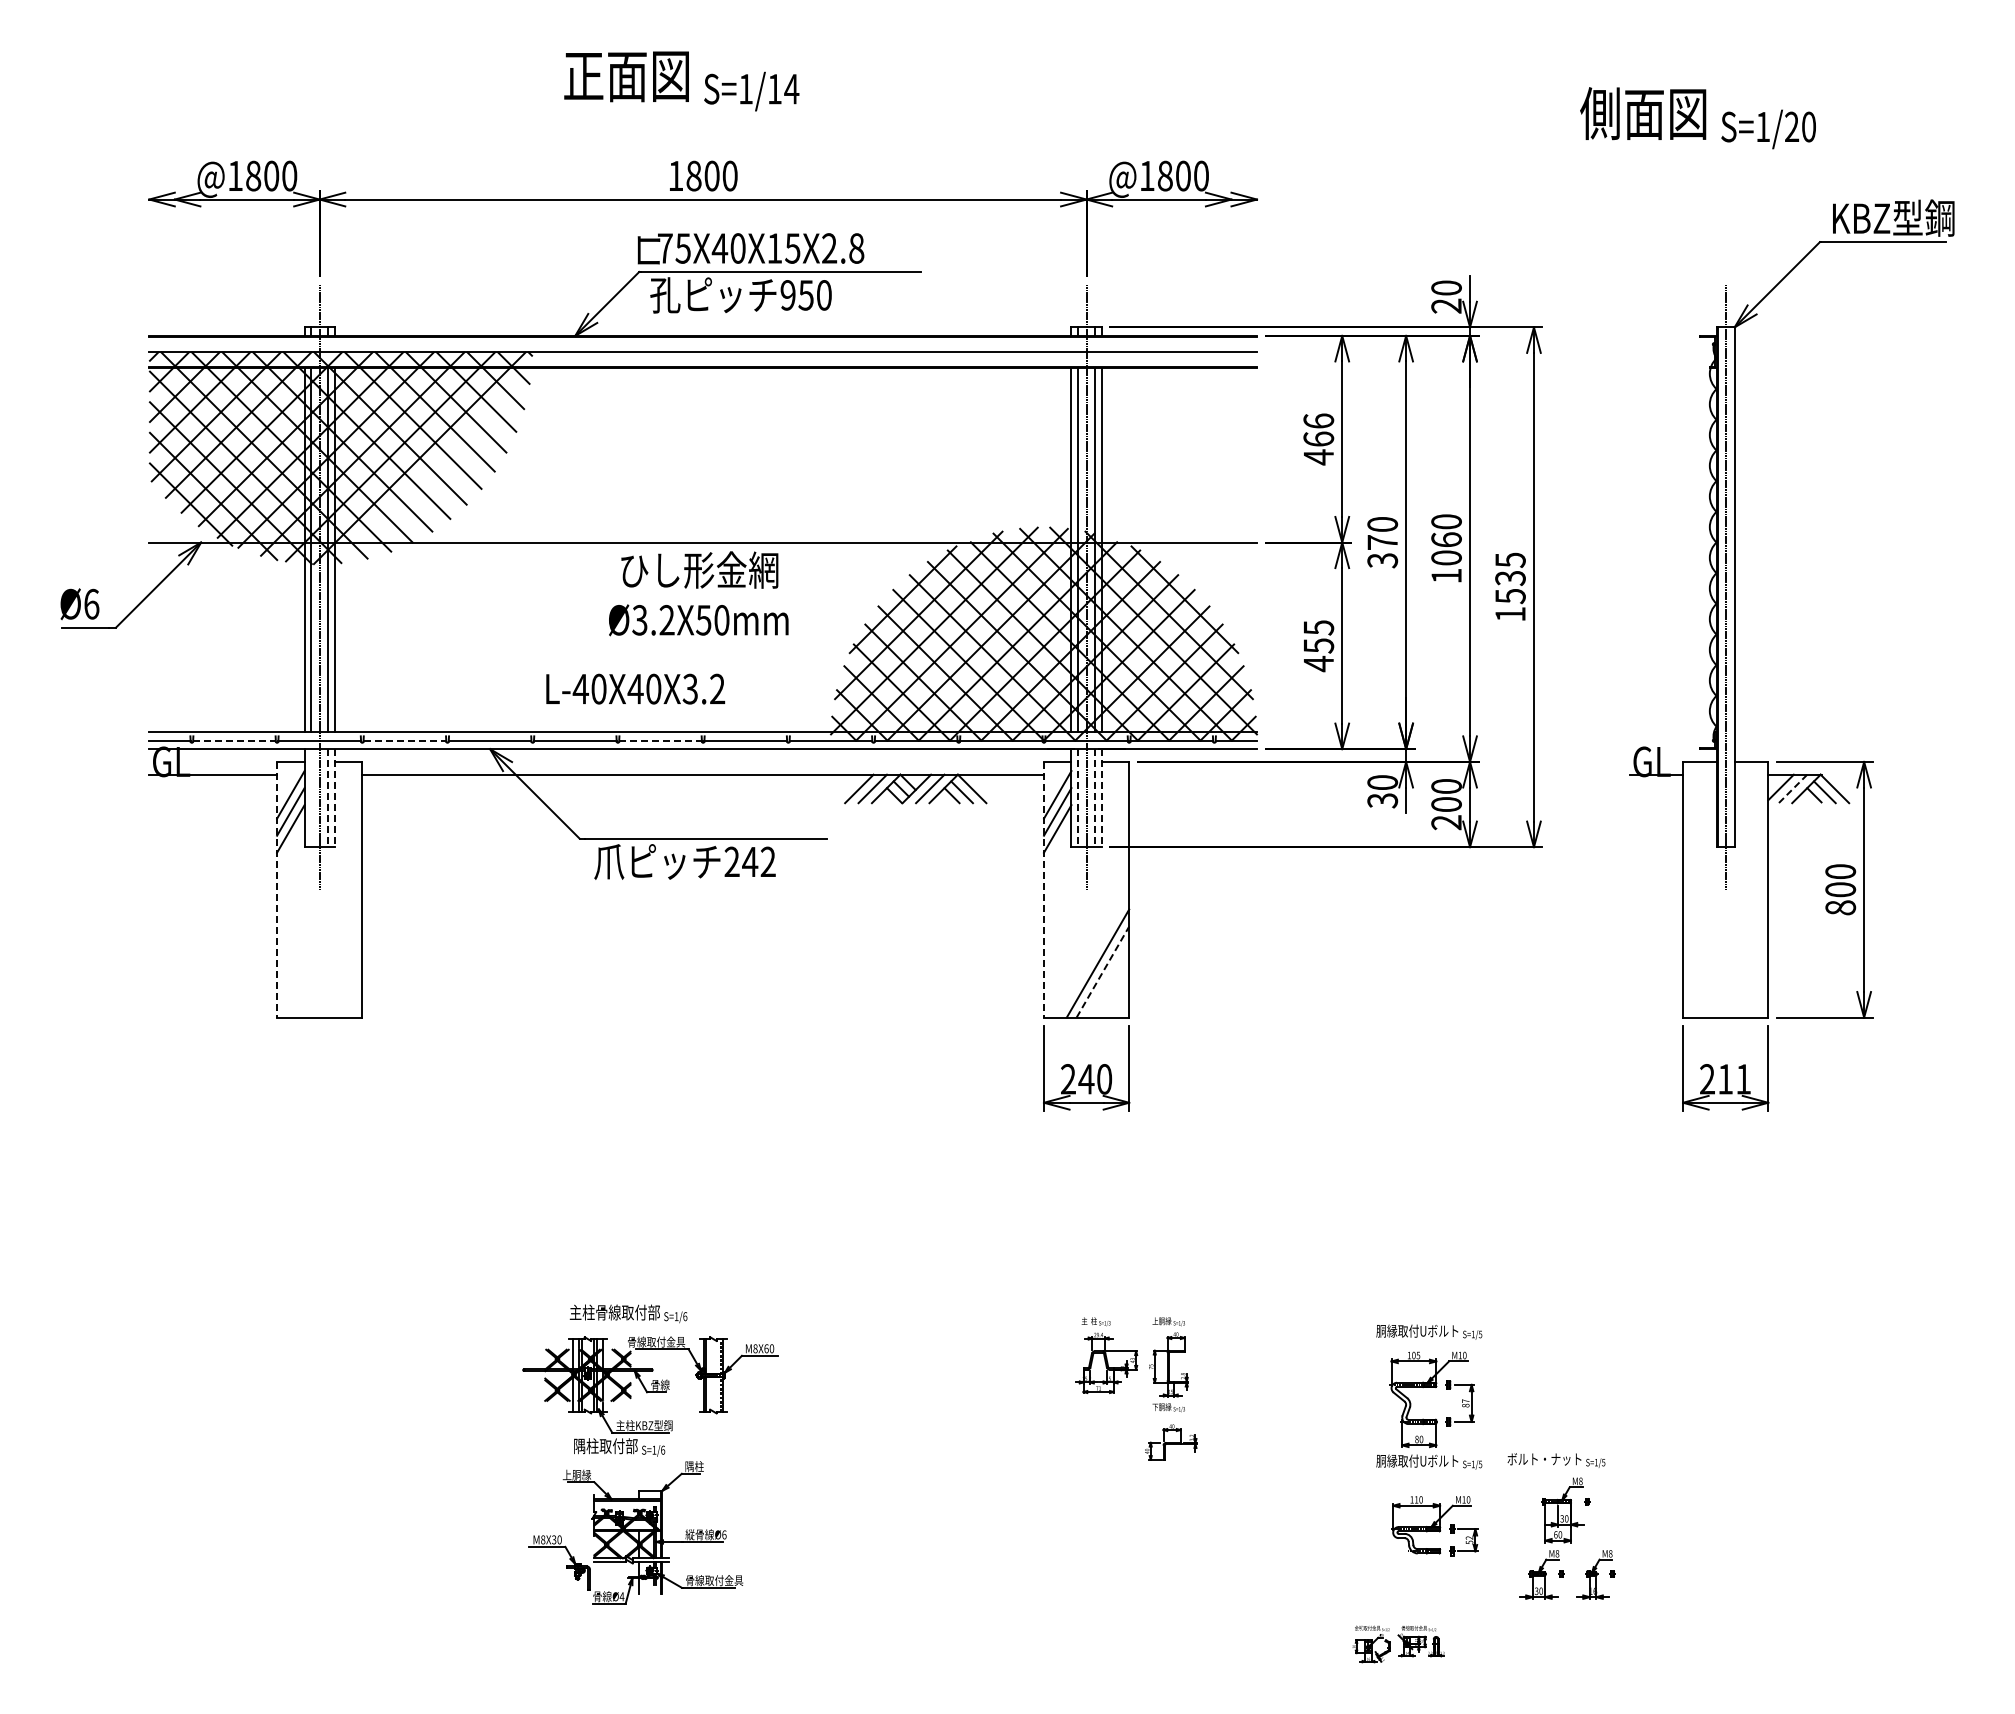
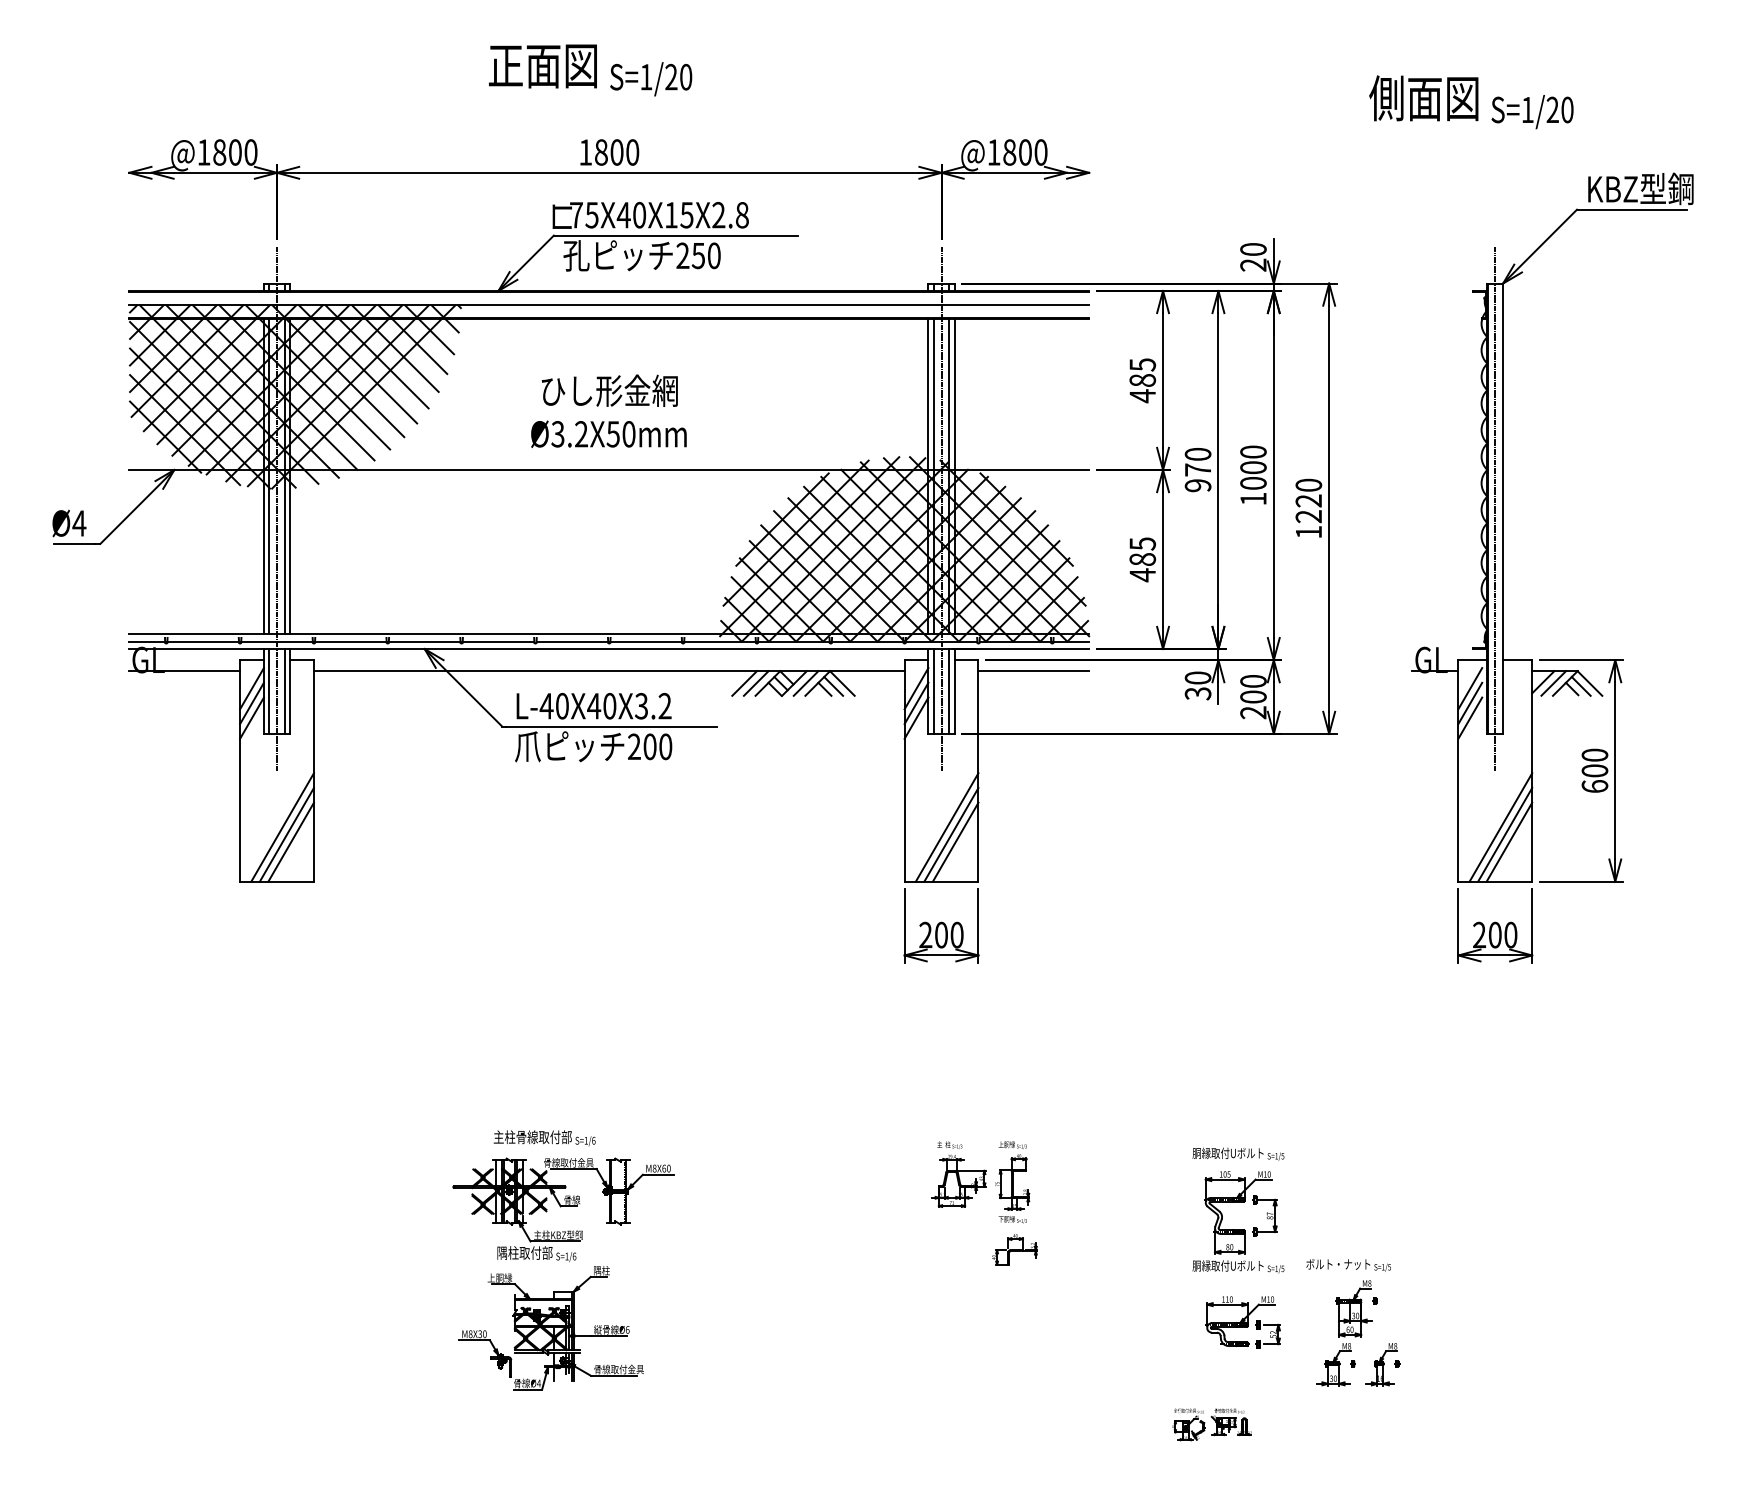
text: (783, 88) -> (678, 76), S=1/14 -> S=1/20
text: (787, 295) -> (682, 255), 950 -> 250
text: (1318, 429) -> (1142, 372), 466 -> 485
text: (1446, 539) -> (1253, 467), 1060 -> 1000
text: (1382, 560) -> (1197, 485), 370 -> 970
text: (1510, 578) -> (1308, 501), 1535 -> 1220
text: (698, 593) -> (608, 411), moved
text: (91, 603) -> (79, 522), Ø6 -> Ø4
text: (1318, 645) -> (1142, 559), 455 -> 485
text: (635, 688) -> (593, 705), moved
line: (235, 740) -> (204, 641), dashed -> solid
line: (405, 740) -> (351, 641), dashed -> solid
line: (661, 740) -> (573, 641), dashed -> solid
line: (1193, 774) -> (1034, 671), added
line: (1792, 789) -> (1553, 684), dashed -> solid
line: (1696, 794) -> (1470, 688), added
line: (310, 798) -> (269, 691), added
line: (328, 798) -> (284, 691), dashed -> solid
line: (334, 798) -> (289, 691), dashed -> solid
line: (1077, 798) -> (933, 691), dashed -> solid
line: (1095, 798) -> (949, 691), dashed -> solid
line: (1101, 798) -> (954, 691), dashed -> solid
line: (1696, 811) -> (1470, 703), added
line: (1696, 828) -> (1470, 717), added
text: (758, 861) -> (657, 746), 242 -> 200
line: (277, 889) -> (240, 770), dashed -> solid
line: (1044, 889) -> (905, 770), dashed -> solid
text: (1840, 907) -> (1594, 786), 800 -> 600
line: (326, 954) -> (282, 826), added
line: (1092, 954) -> (946, 826), added
line: (1732, 954) -> (1501, 826), added
line: (330, 963) -> (286, 834), added
line: (1736, 963) -> (1504, 834), added
line: (335, 971) -> (290, 841), added
line: (1741, 971) -> (1509, 841), added
line: (1102, 972) -> (955, 842), dashed -> solid
text: (1086, 1079) -> (941, 935), 240 -> 200
text: (1734, 1079) -> (1502, 935), 211 -> 200

